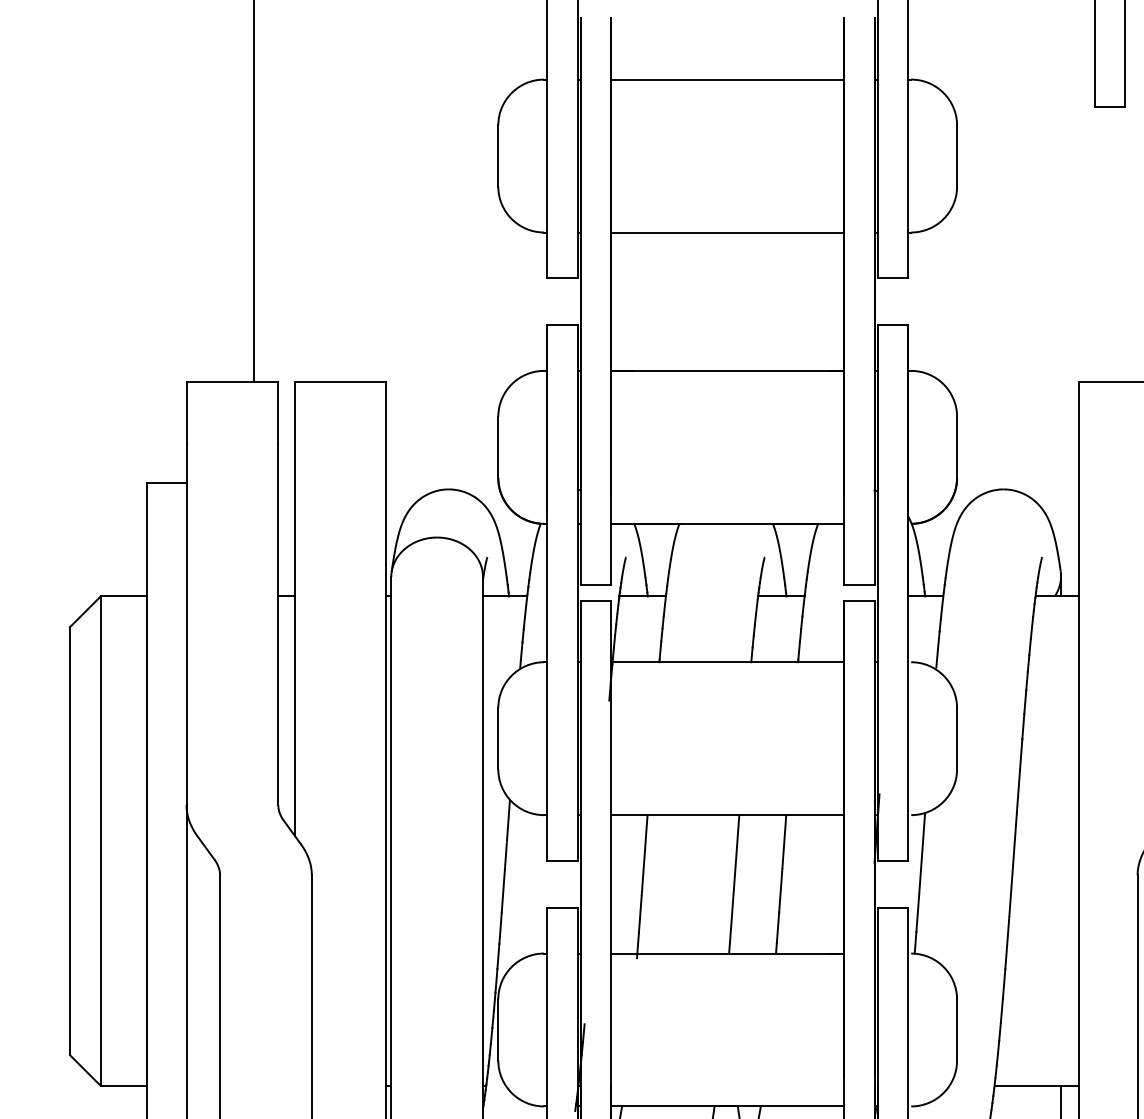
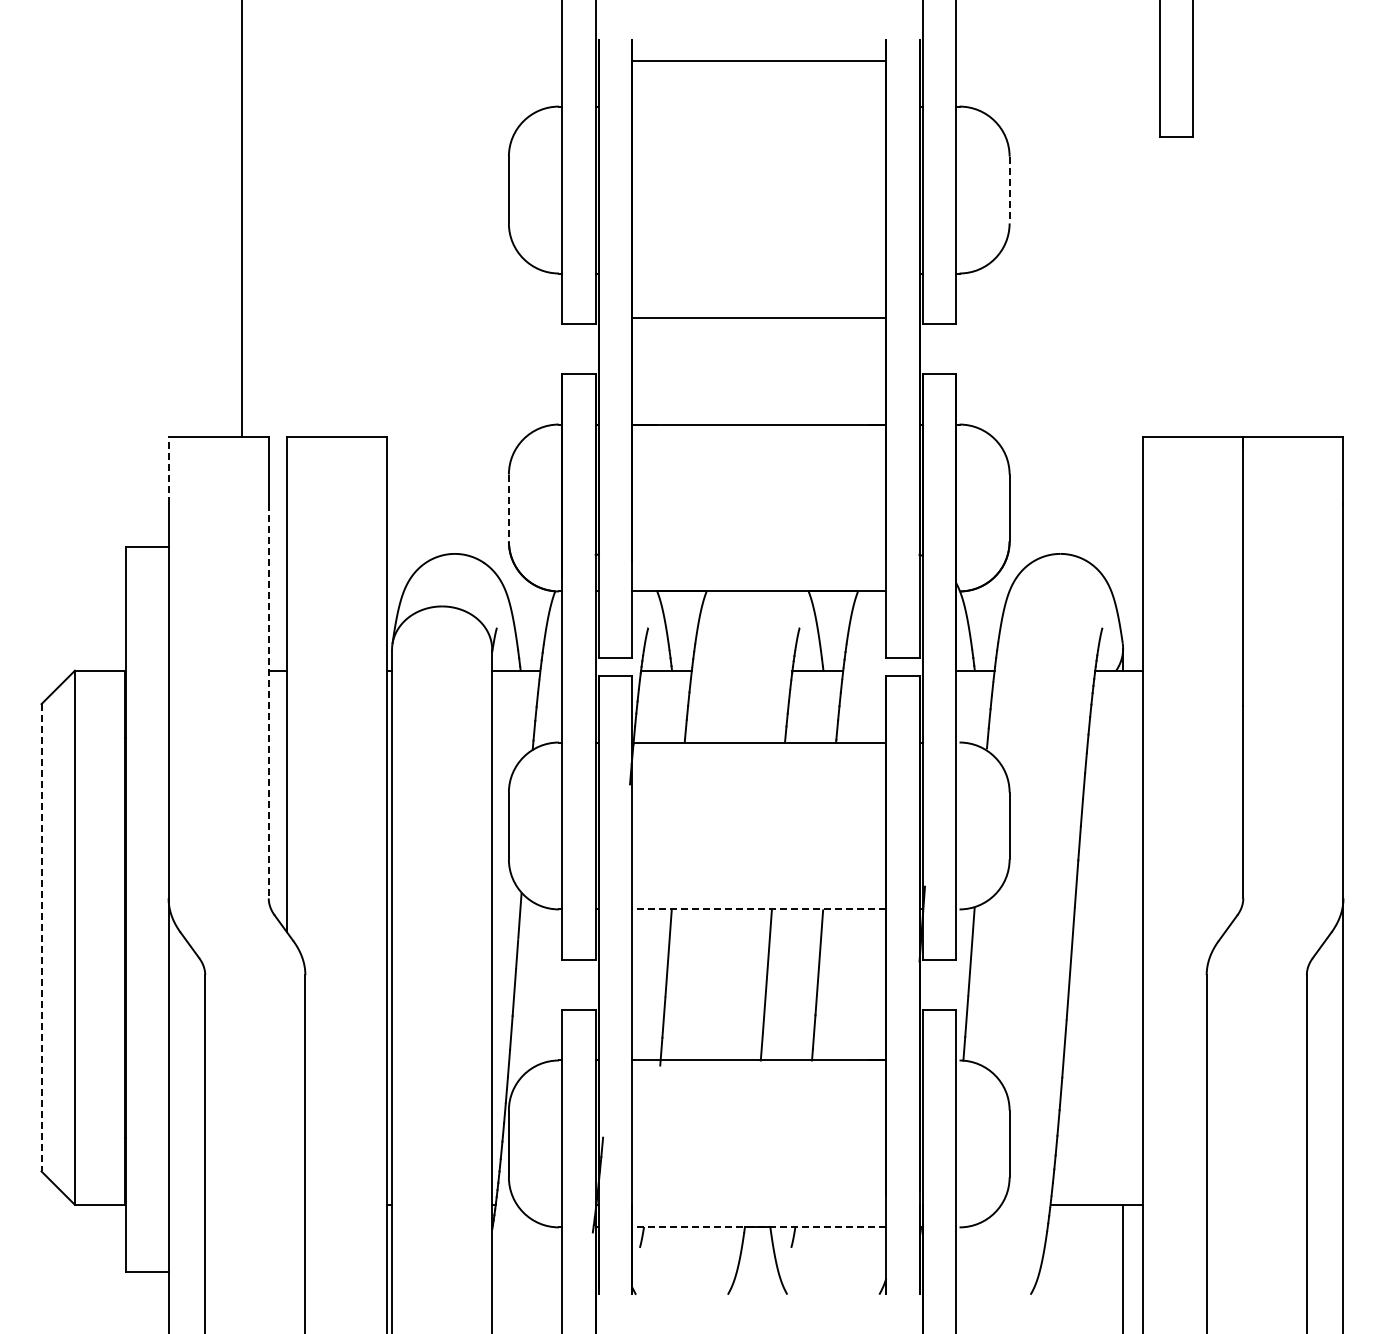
line: (727, 79) -> (759, 60), moved
line: (956, 156) -> (1009, 190), solid -> dashed
line: (727, 232) -> (759, 317), moved
line: (186, 412) -> (168, 470), solid -> dashed
line: (497, 447) -> (508, 508), solid -> dashed
line: (278, 624) -> (268, 701), solid -> dashed
line: (727, 815) -> (759, 909), solid -> dashed
line: (70, 840) -> (41, 937), solid -> dashed
line: (727, 1106) -> (759, 1227), solid -> dashed

